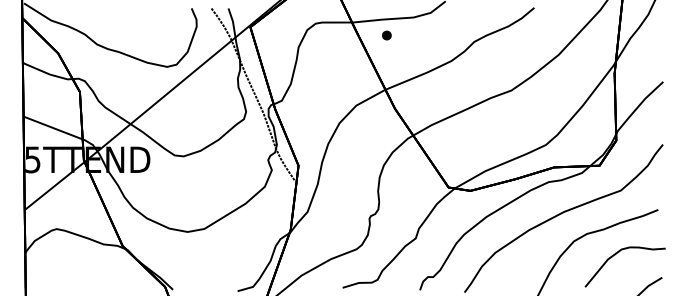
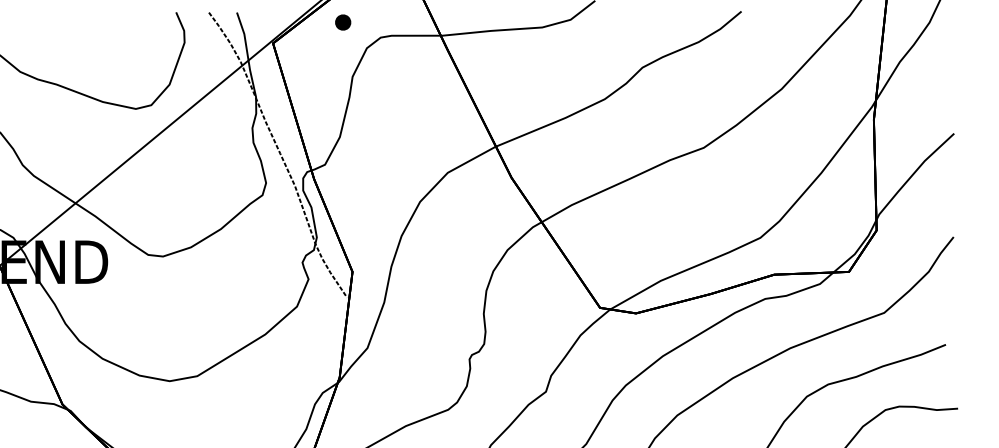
part: (386, 35) -> (342, 22), moved

